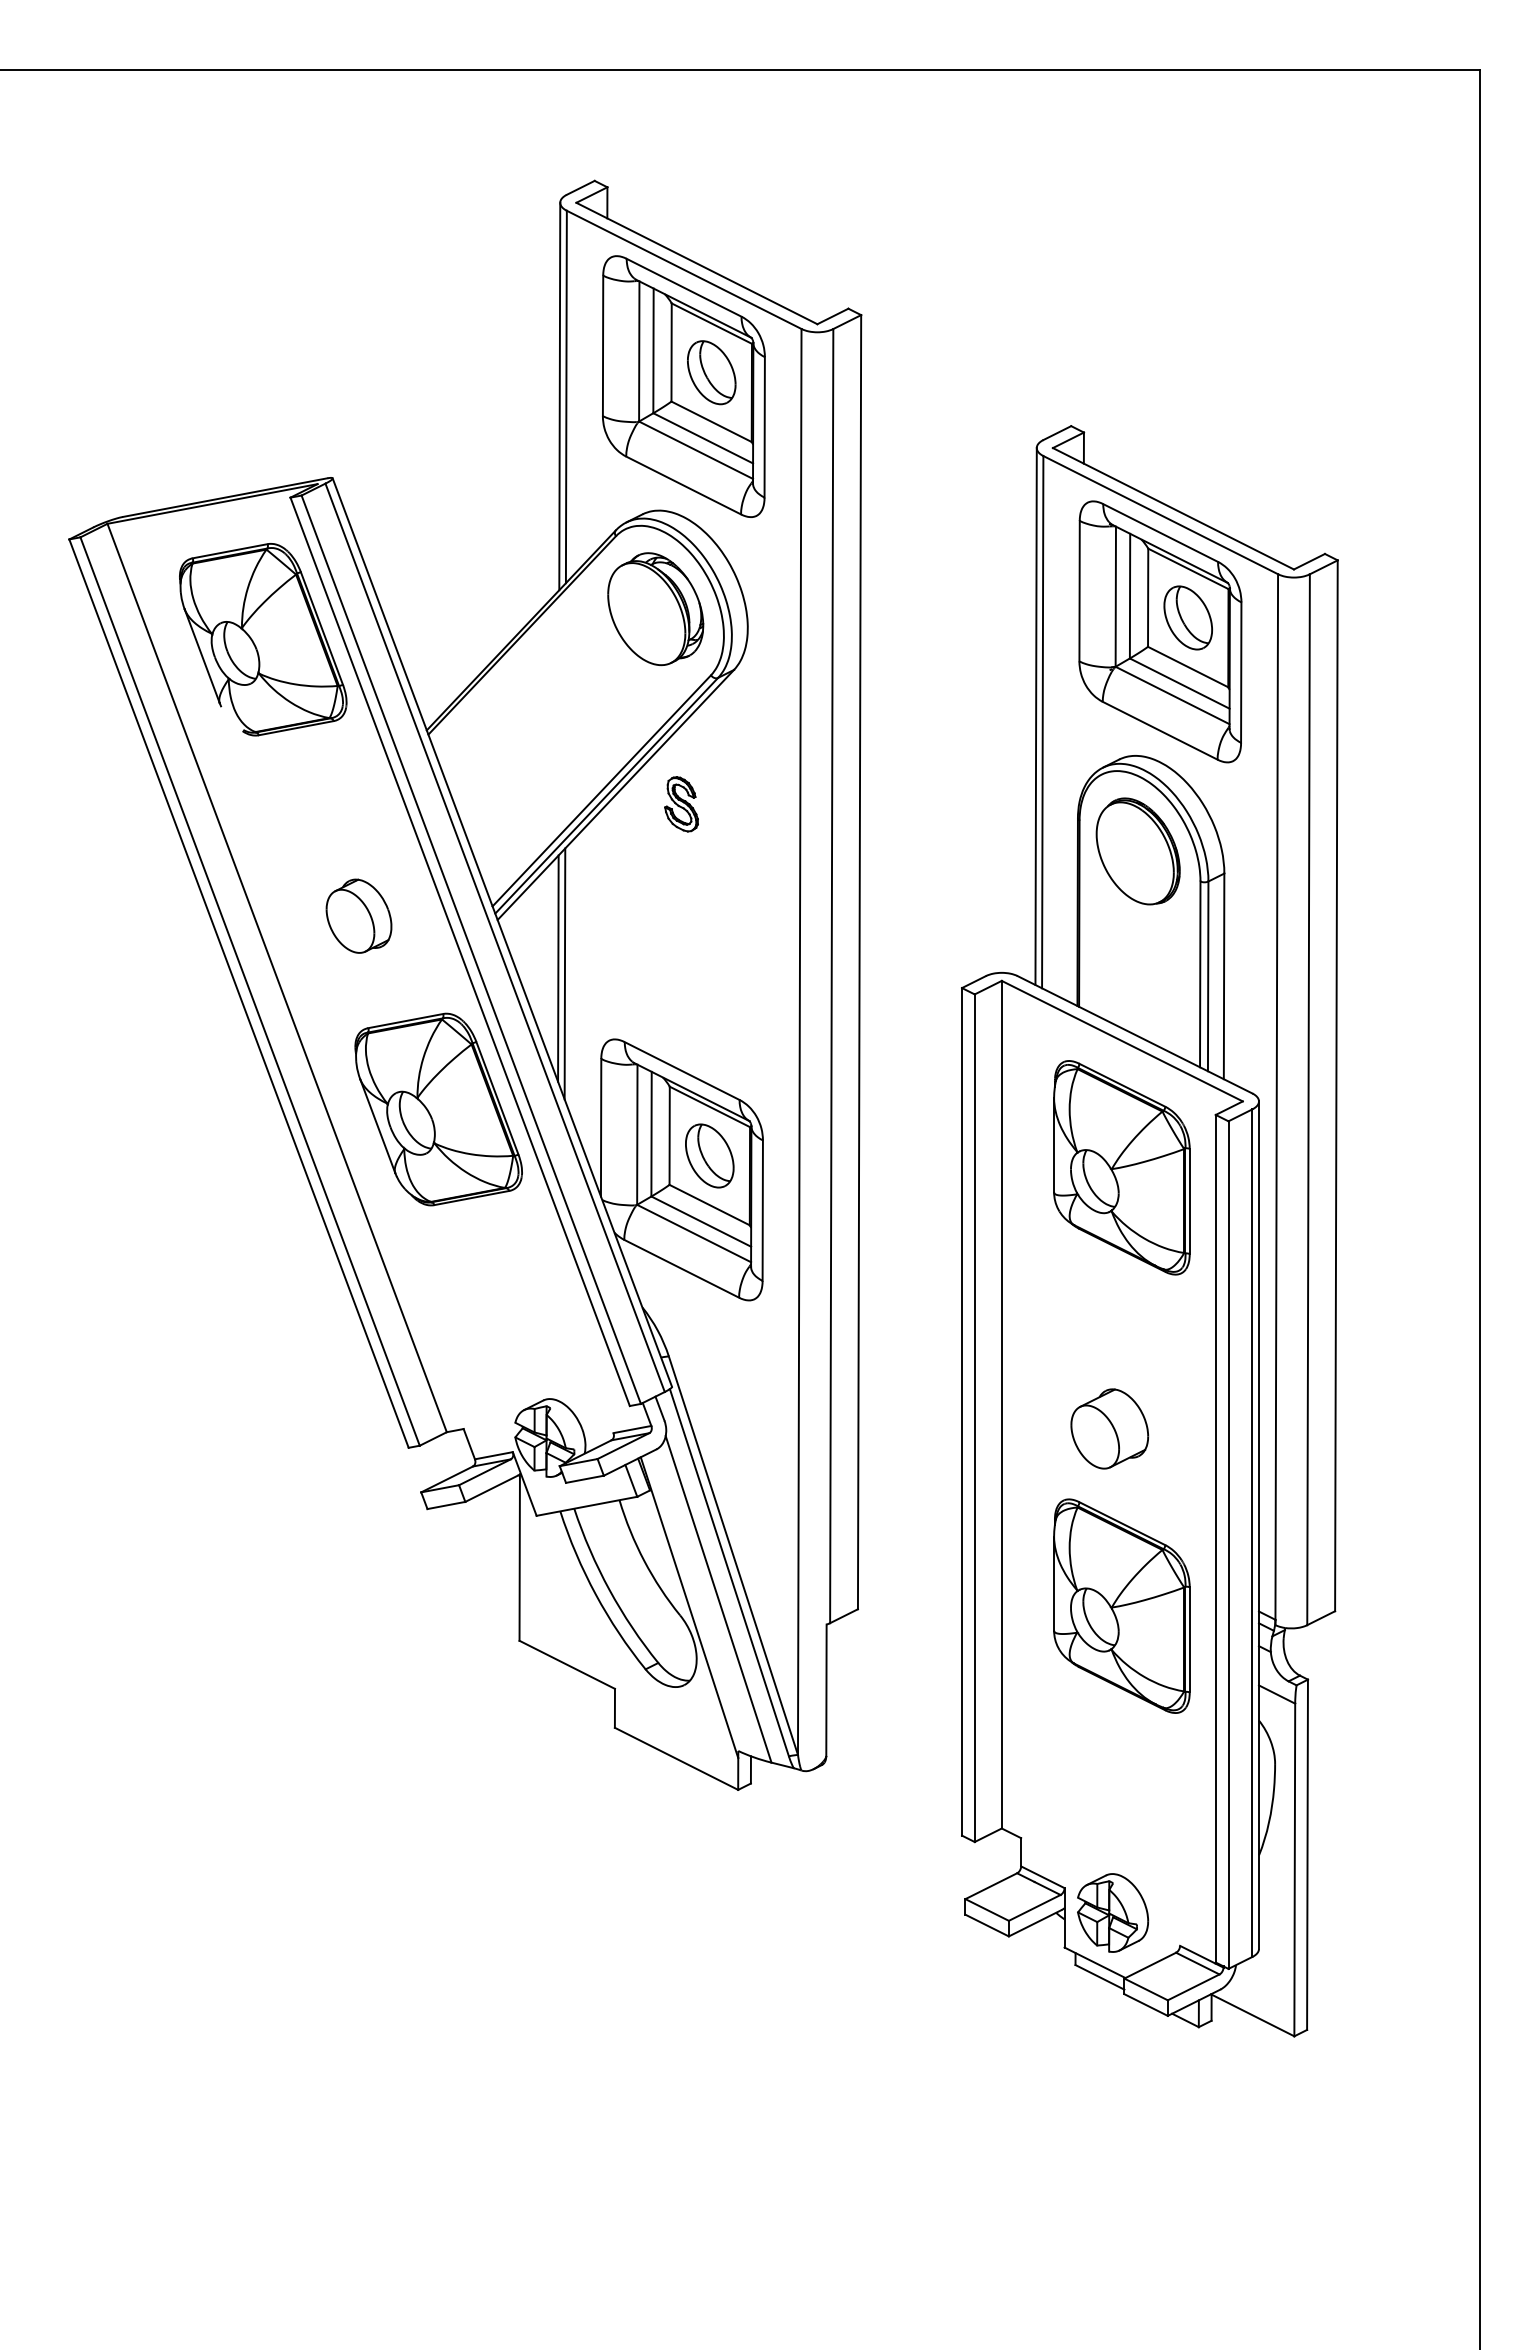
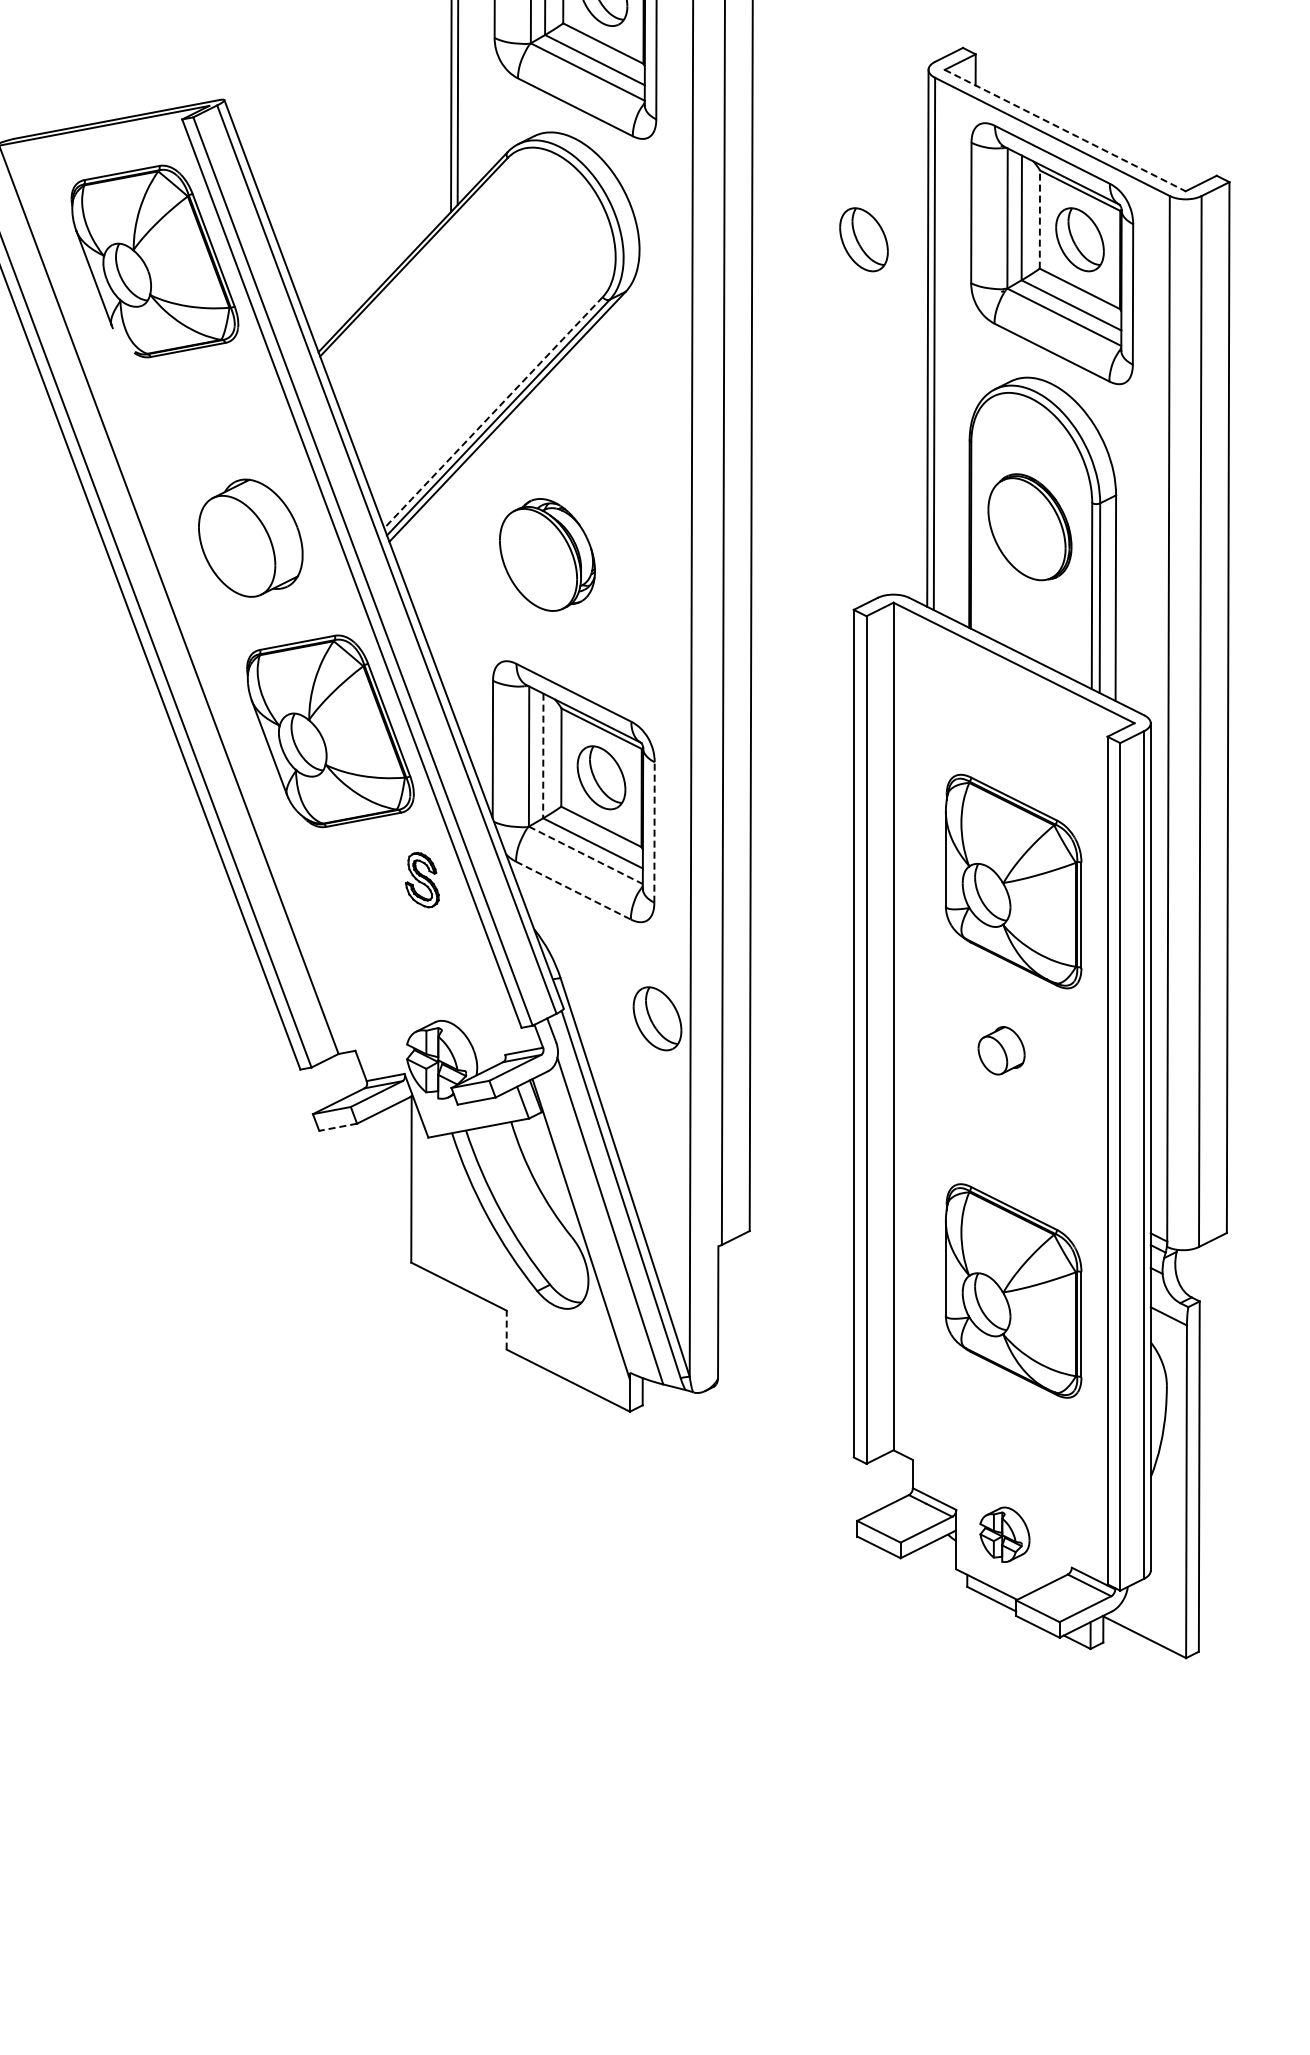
line: (1173, 508) -> (1065, 130), solid -> dashed
line: (1148, 597) -> (1040, 219), solid -> dashed
part: (655, 609) -> (547, 555), moved
part: (971, 617) -> (863, 239), added
line: (601, 790) -> (493, 412), solid -> dashed
part: (681, 804) -> (422, 880), moved
part: (1137, 851) -> (1029, 527), moved
part: (358, 915) -> (250, 537), size x1.6
line: (558, 968) -> (450, 590), removed
line: (564, 973) -> (456, 595), removed
line: (651, 1134) -> (543, 756), solid -> dashed
part: (1121, 1167) -> (1013, 881), moved
line: (762, 1210) -> (654, 832), solid -> dashed
line: (694, 1233) -> (586, 855), solid -> dashed
line: (682, 1269) -> (574, 891), solid -> dashed
part: (765, 1396) -> (657, 1018), added
part: (1109, 1428) -> (1001, 1050), size x0.6
line: (445, 1505) -> (337, 1127), solid -> dashed
part: (1121, 1605) -> (1013, 1290), moved
line: (614, 1707) -> (506, 1329), solid -> dashed
part: (1113, 1912) -> (1005, 1534), size x0.7

